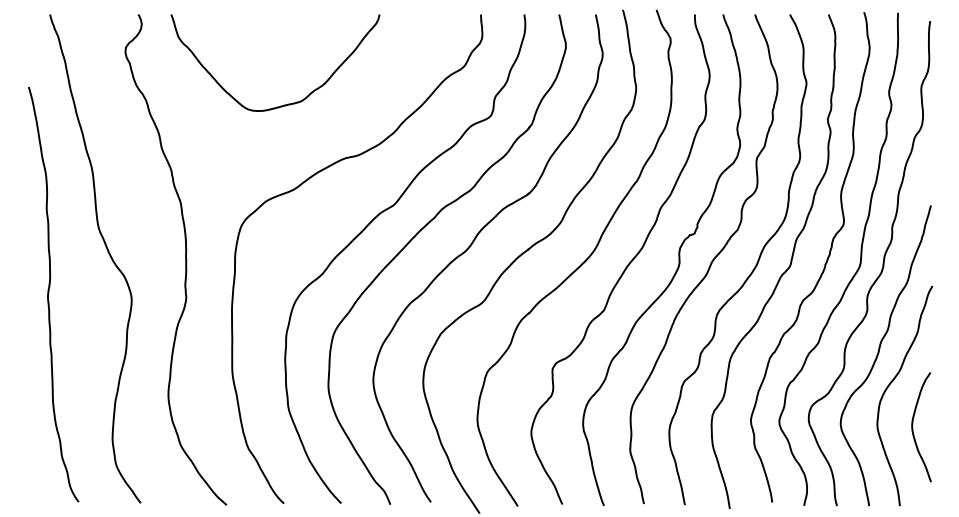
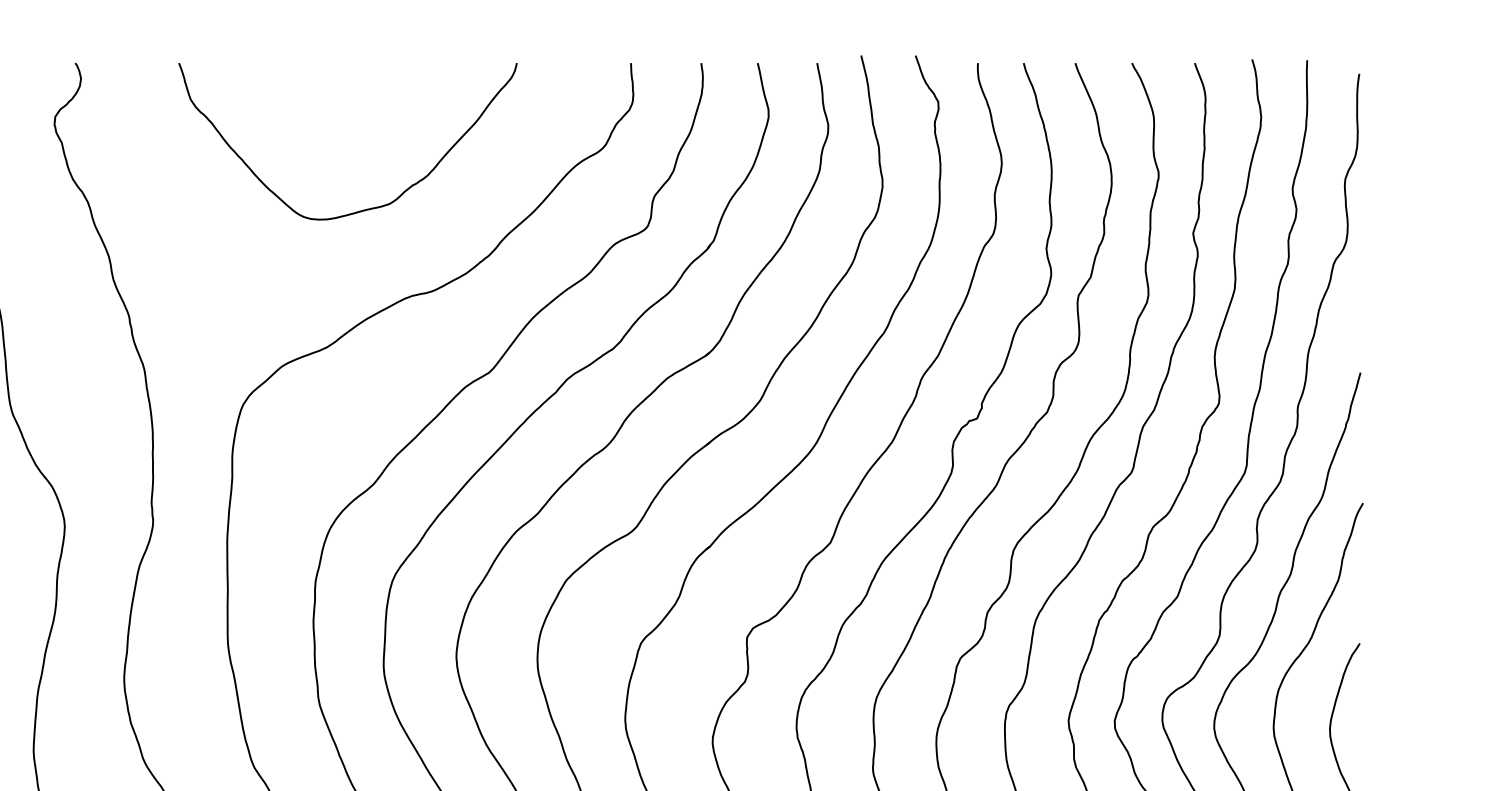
curve: (284, 104) -> (362, 209), moved

